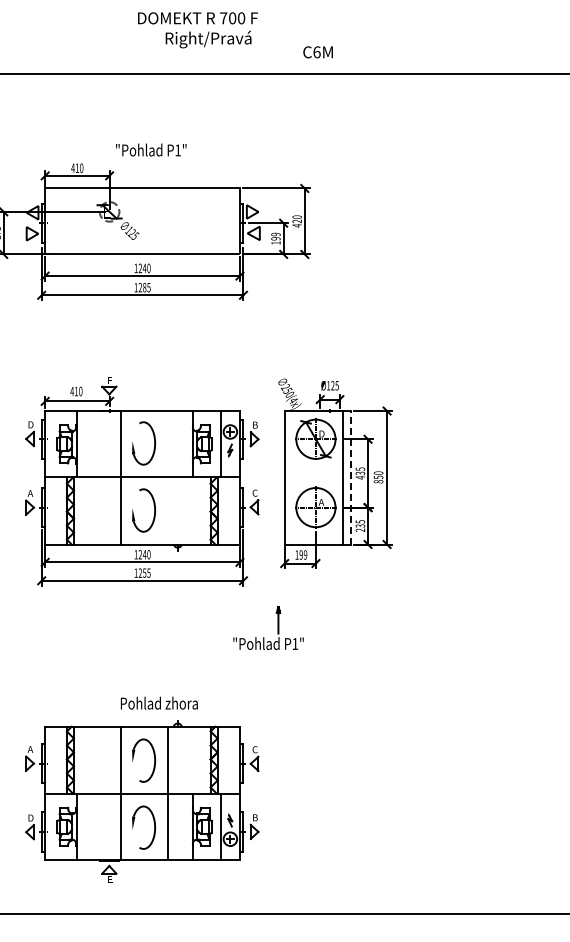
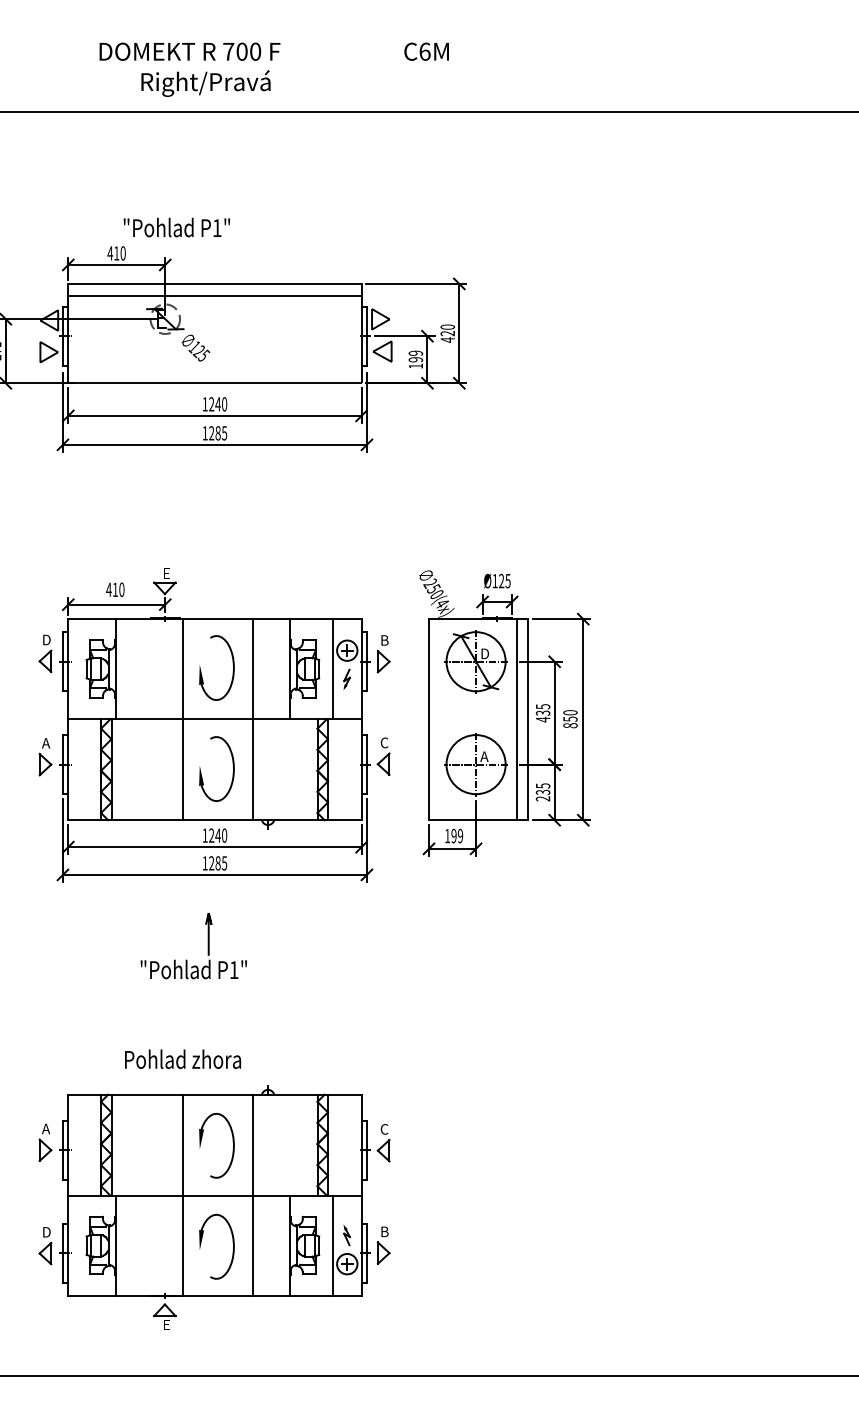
text: (197, 30) -> (189, 70), moved
text: (317, 52) -> (425, 52), moved
text: (151, 149) -> (177, 226), moved
line: (142, 196) -> (214, 296), added
line: (167, 477) -> (252, 719), added
line: (350, 477) -> (528, 719), dashed -> solid
text: (144, 572) -> (217, 862), 1255 -> 1285
part: (277, 627) -> (207, 945), moved
text: (158, 702) -> (181, 1058), moved

